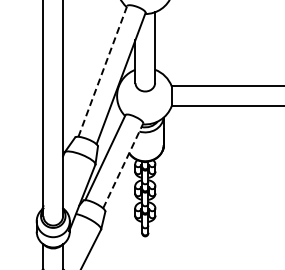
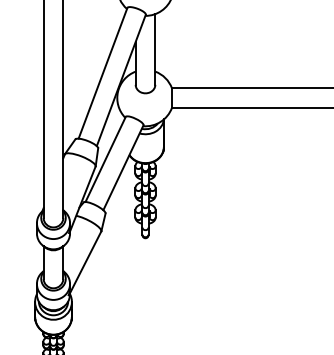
line: (103, 71) -> (103, 73), dashed -> solid
line: (123, 165) -> (123, 167), dashed -> solid

